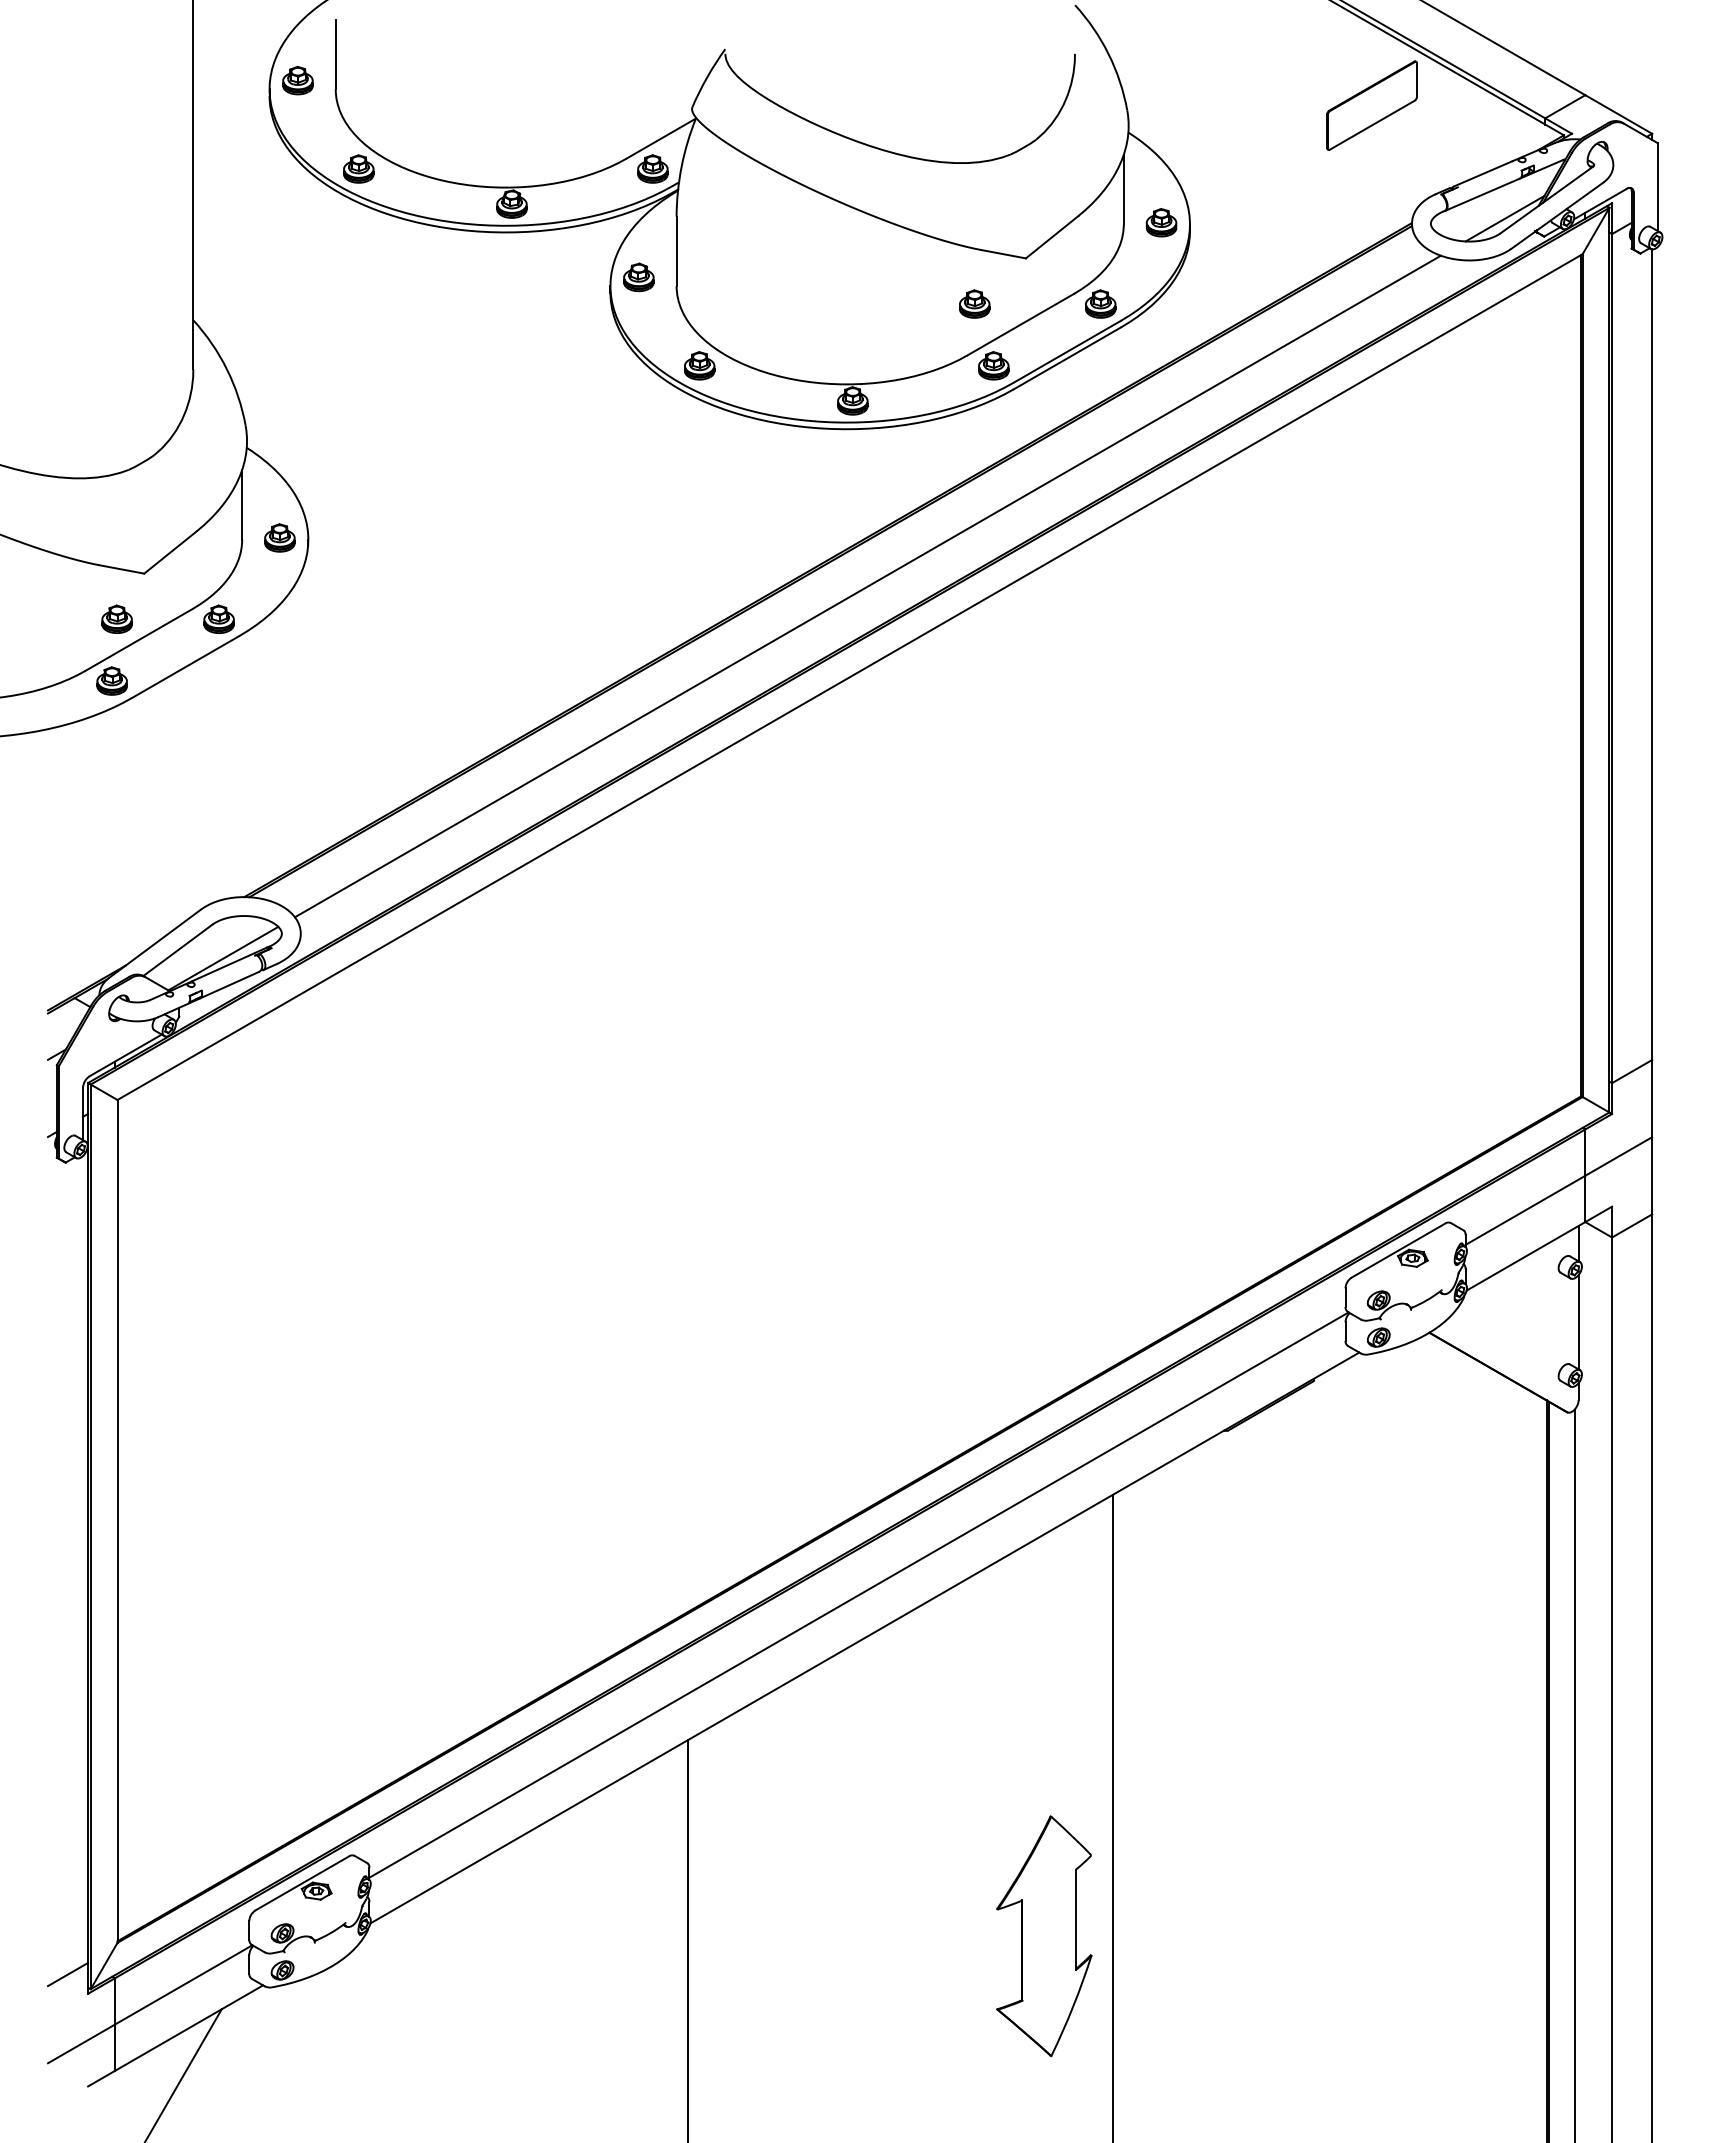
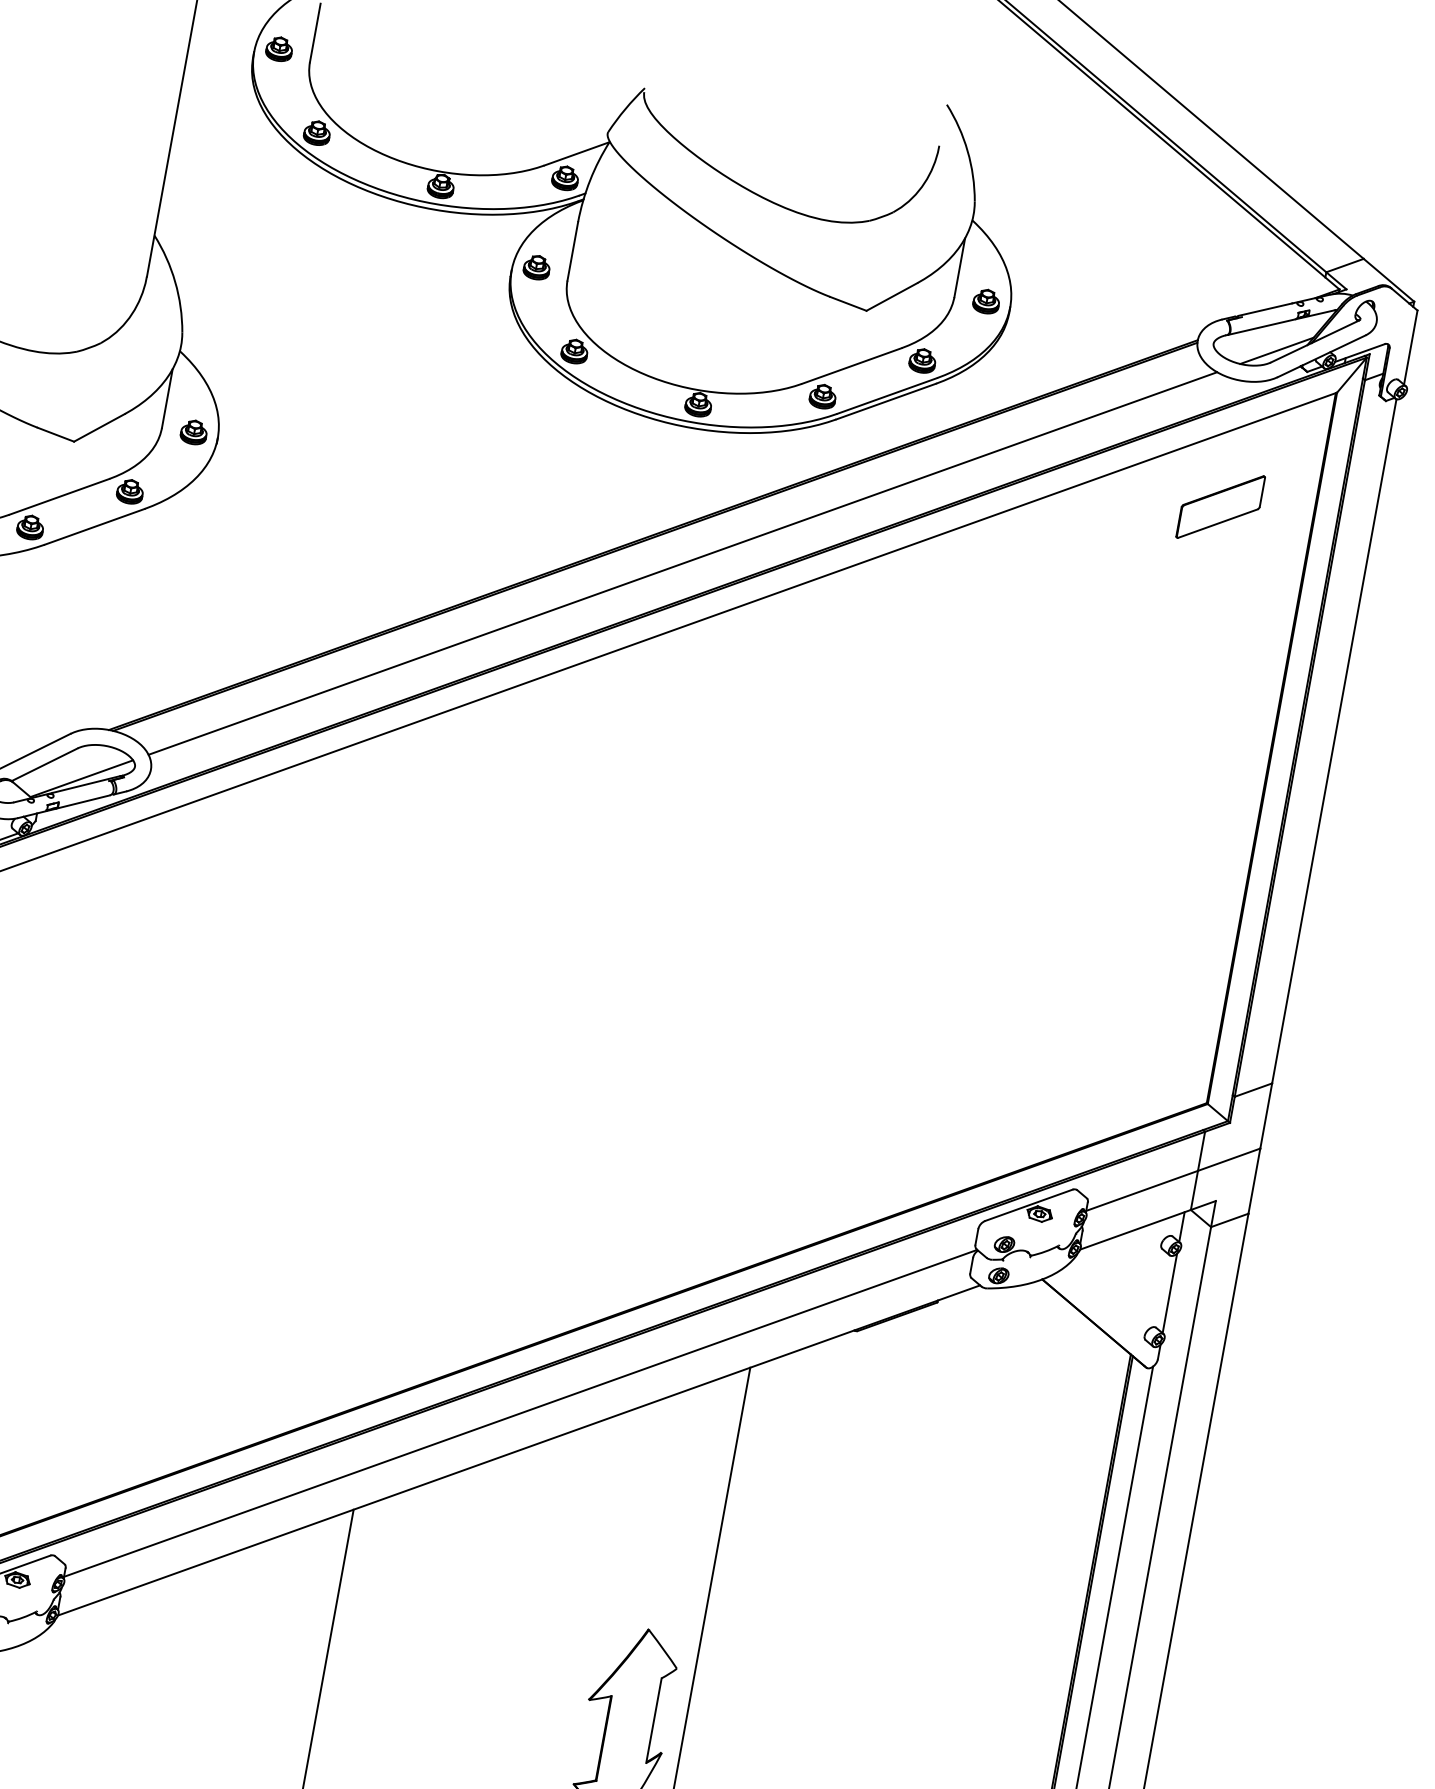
part: (1371, 105) -> (1220, 506), moved
part: (974, 303) -> (816, 341), removed
part: (116, 618) -> (43, 475), removed

